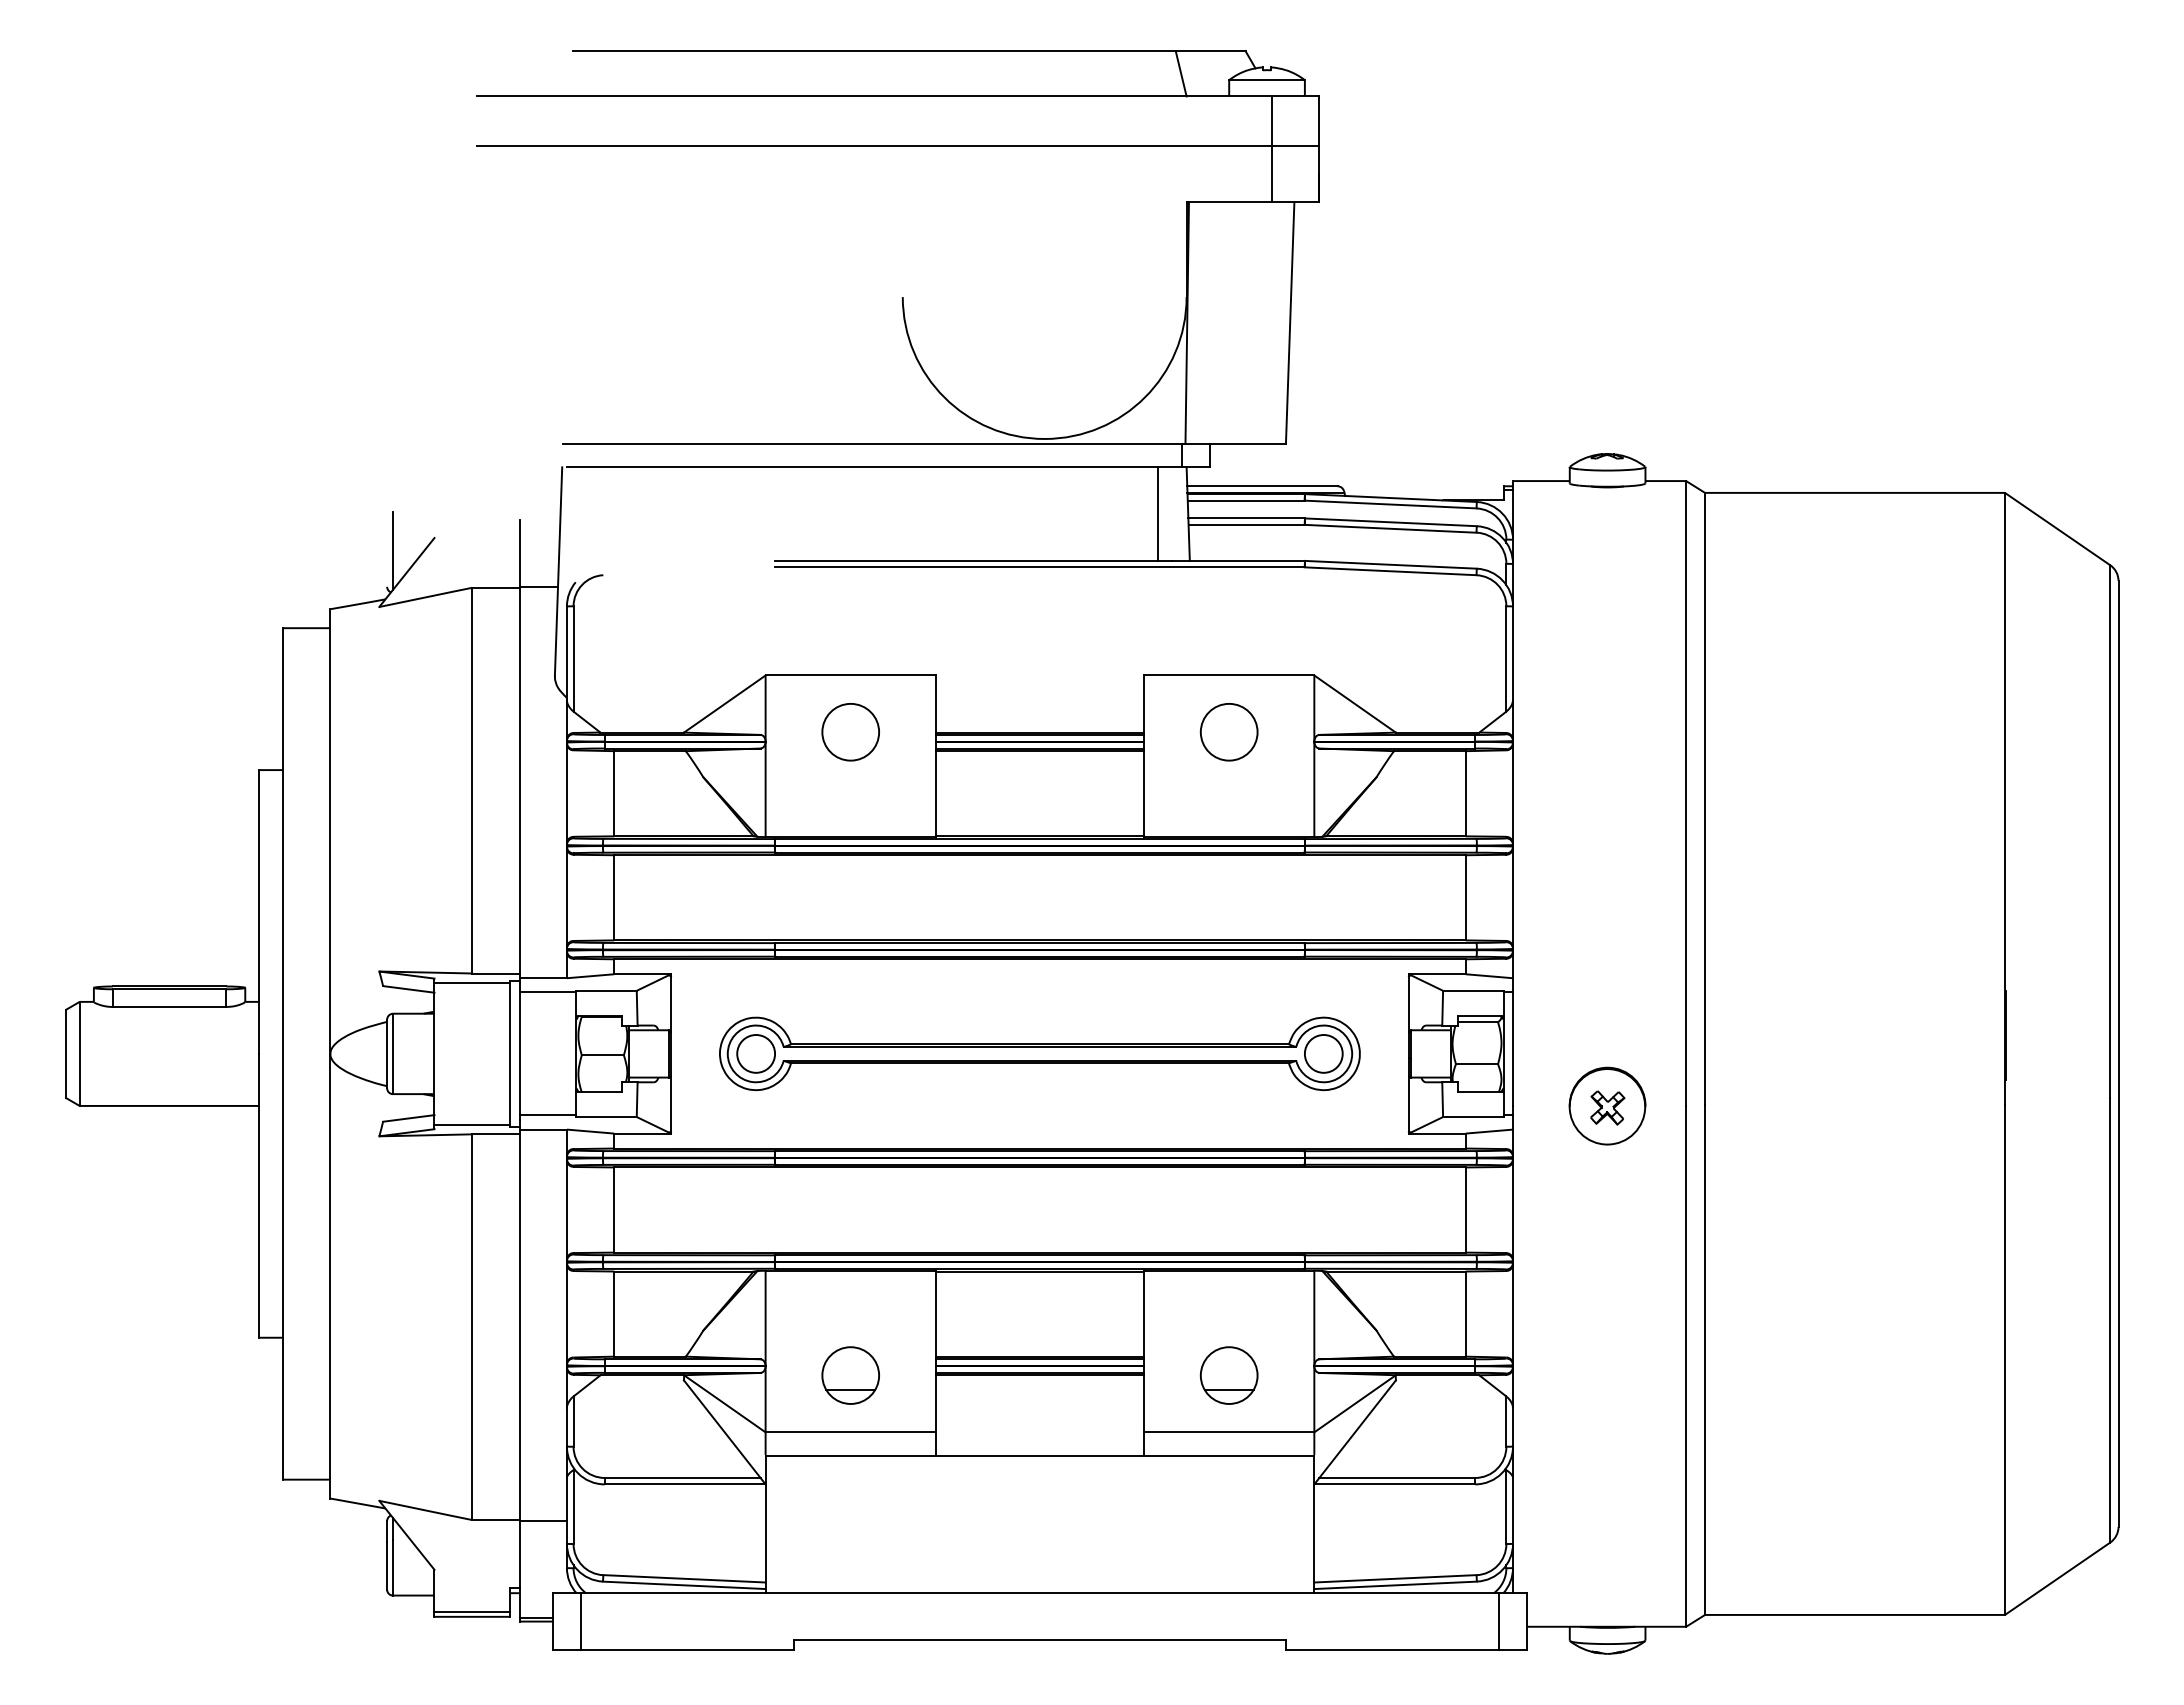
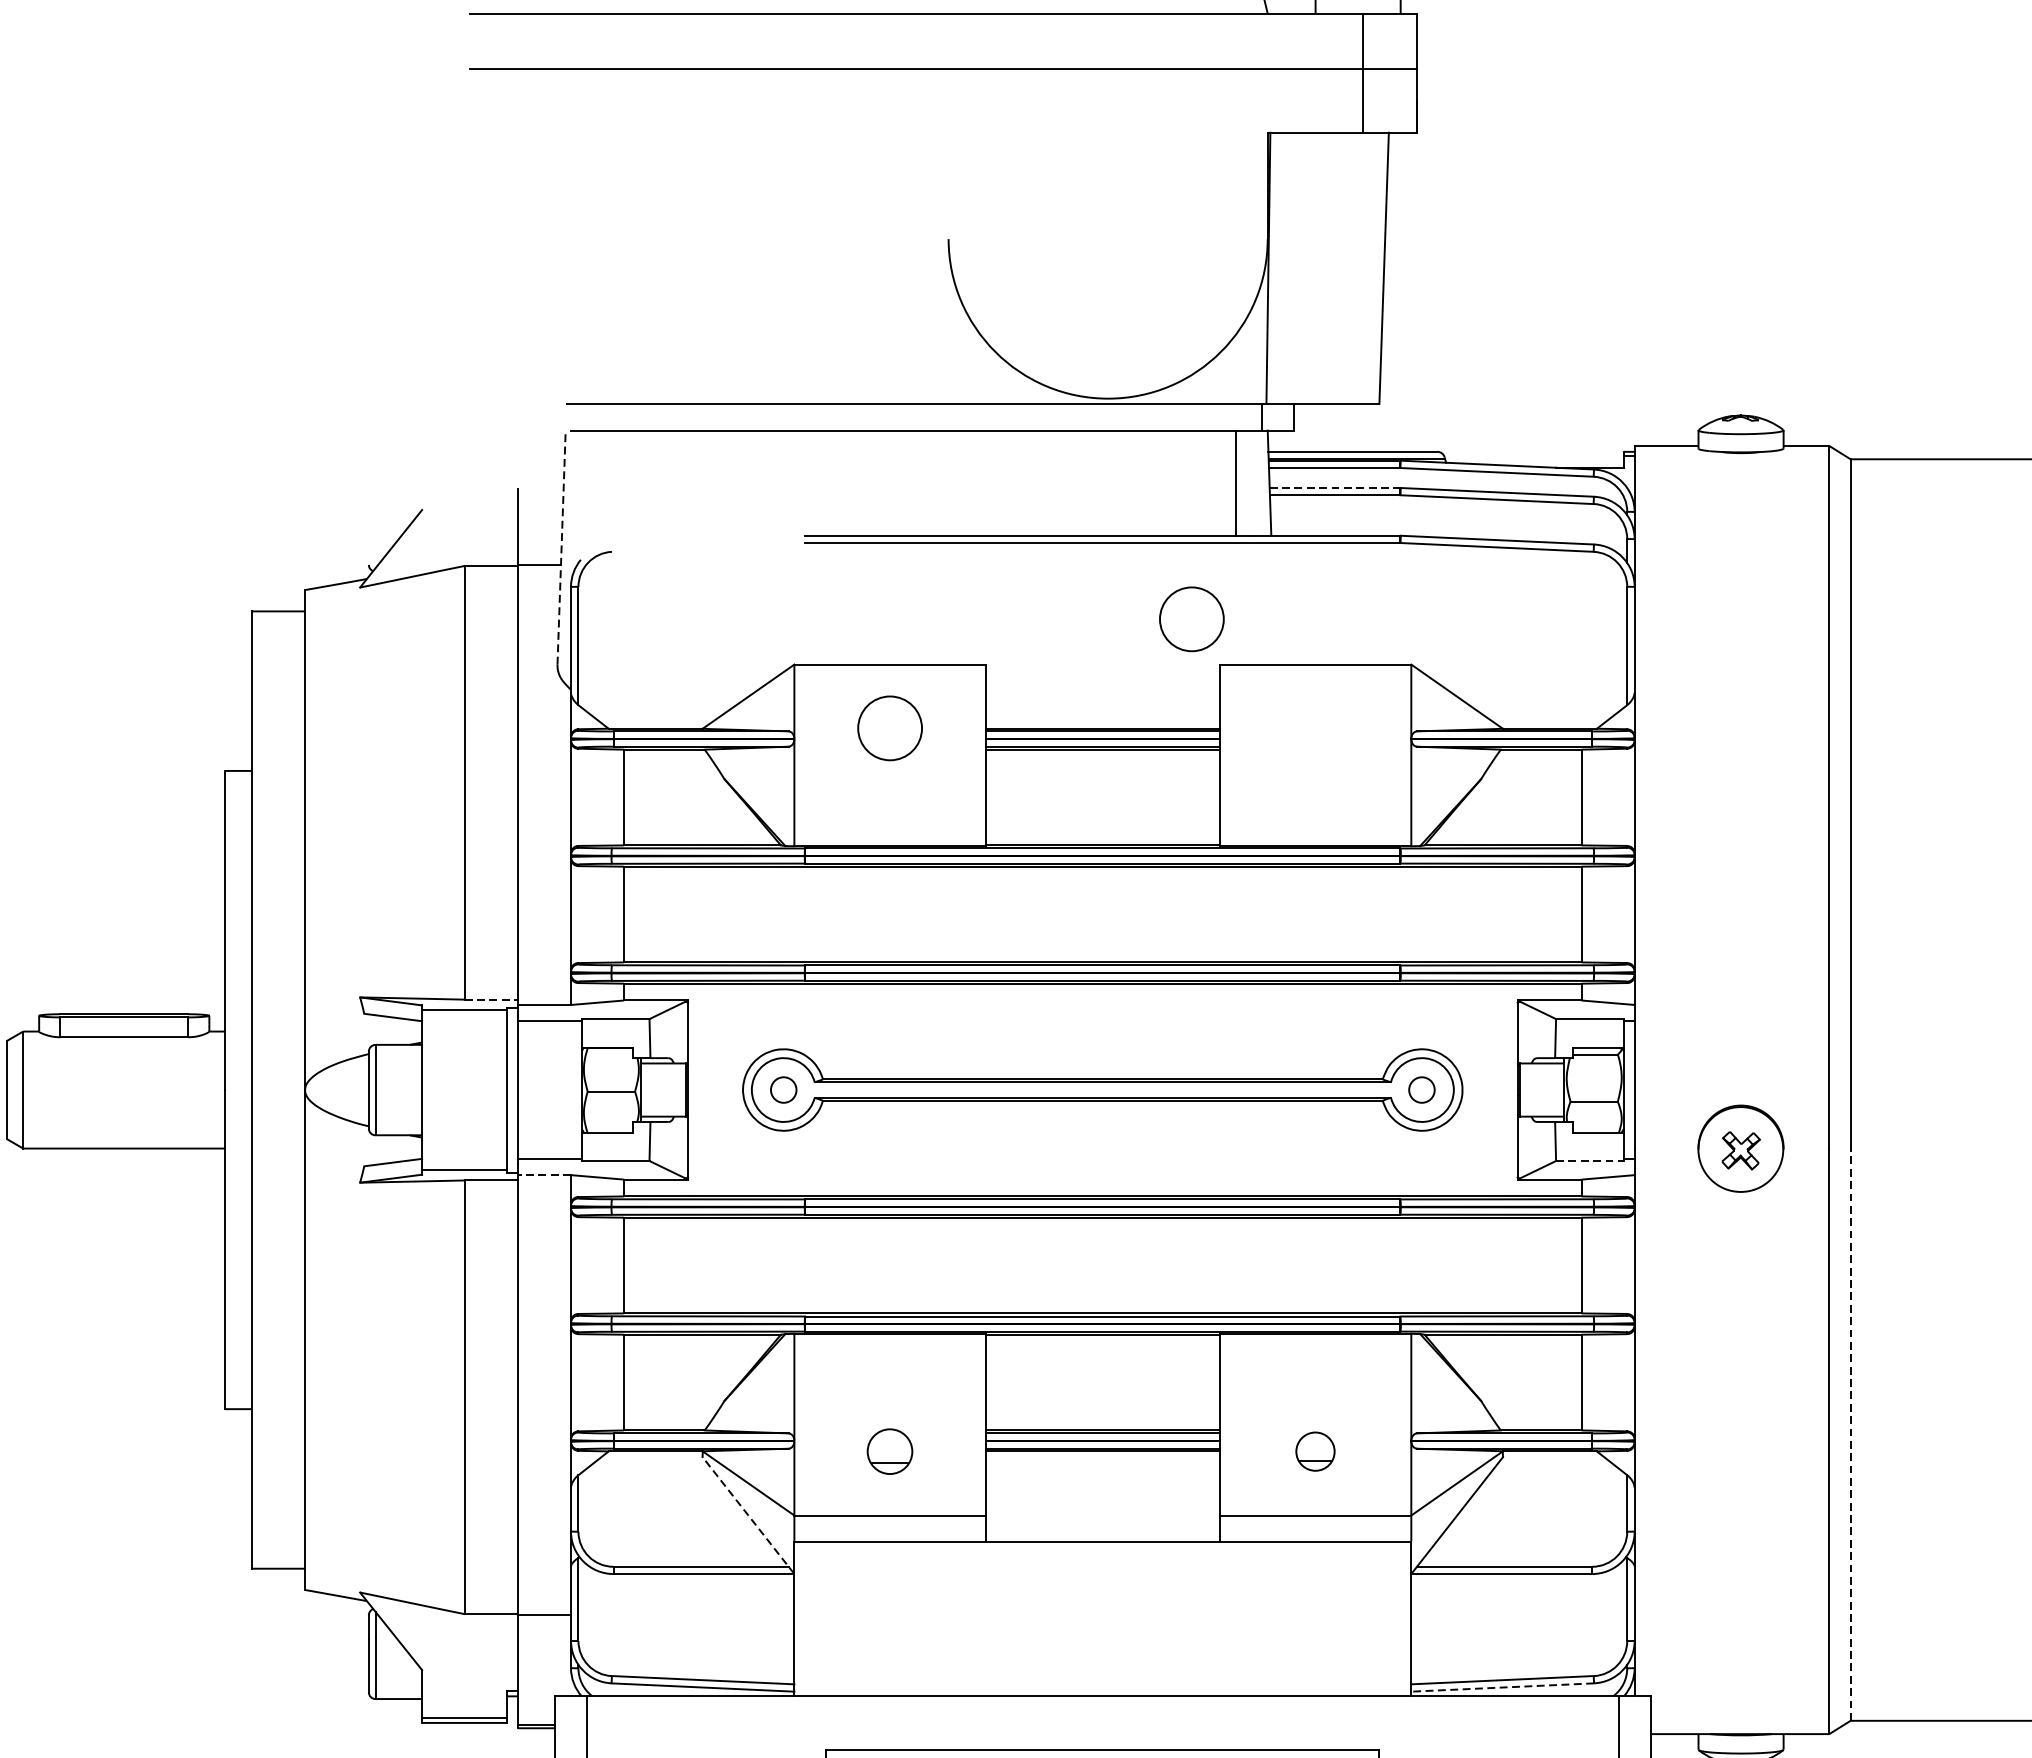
line: (1247, 518) -> (1336, 488), solid -> dashed
line: (393, 550) -> (376, 524), removed
line: (558, 570) -> (561, 546), solid -> dashed
circle: (1228, 732) -> (1191, 619), moved
line: (495, 973) -> (490, 999), solid -> dashed
circle: (756, 1053) -> (784, 1089), size x0.6
circle: (1323, 1053) -> (1421, 1089), size x0.6
line: (1473, 1117) -> (1590, 1161), solid -> dashed
line: (543, 1129) -> (544, 1175), solid -> dashed
line: (1705, 1359) -> (1851, 1433), solid -> dashed
part: (850, 1375) -> (889, 1451), size x0.7
part: (1228, 1375) -> (1314, 1451), size x0.6
line: (724, 1432) -> (748, 1515), solid -> dashed
line: (1395, 1585) -> (1502, 1687), solid -> dashed

